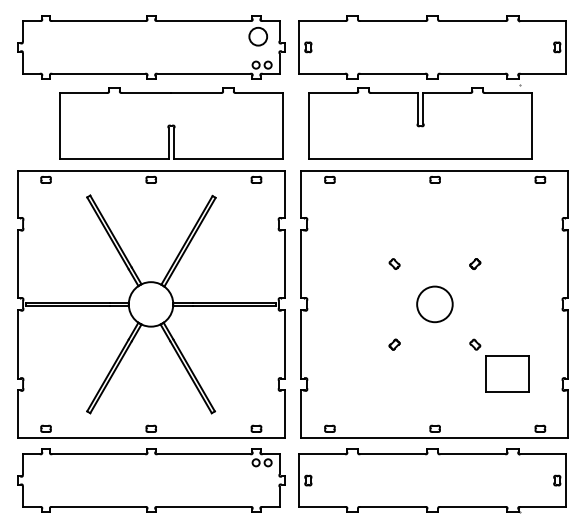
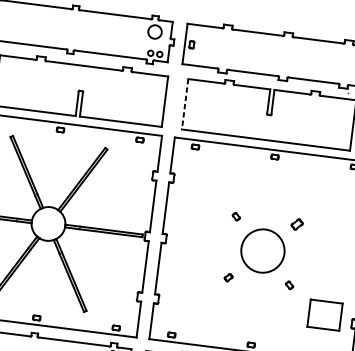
line: (309, 126) -> (185, 104), solid -> dashed
part: (475, 263) -> (297, 224), size x1.4
circle: (434, 304) -> (262, 251), size x1.6
part: (507, 373) -> (325, 315), moved

